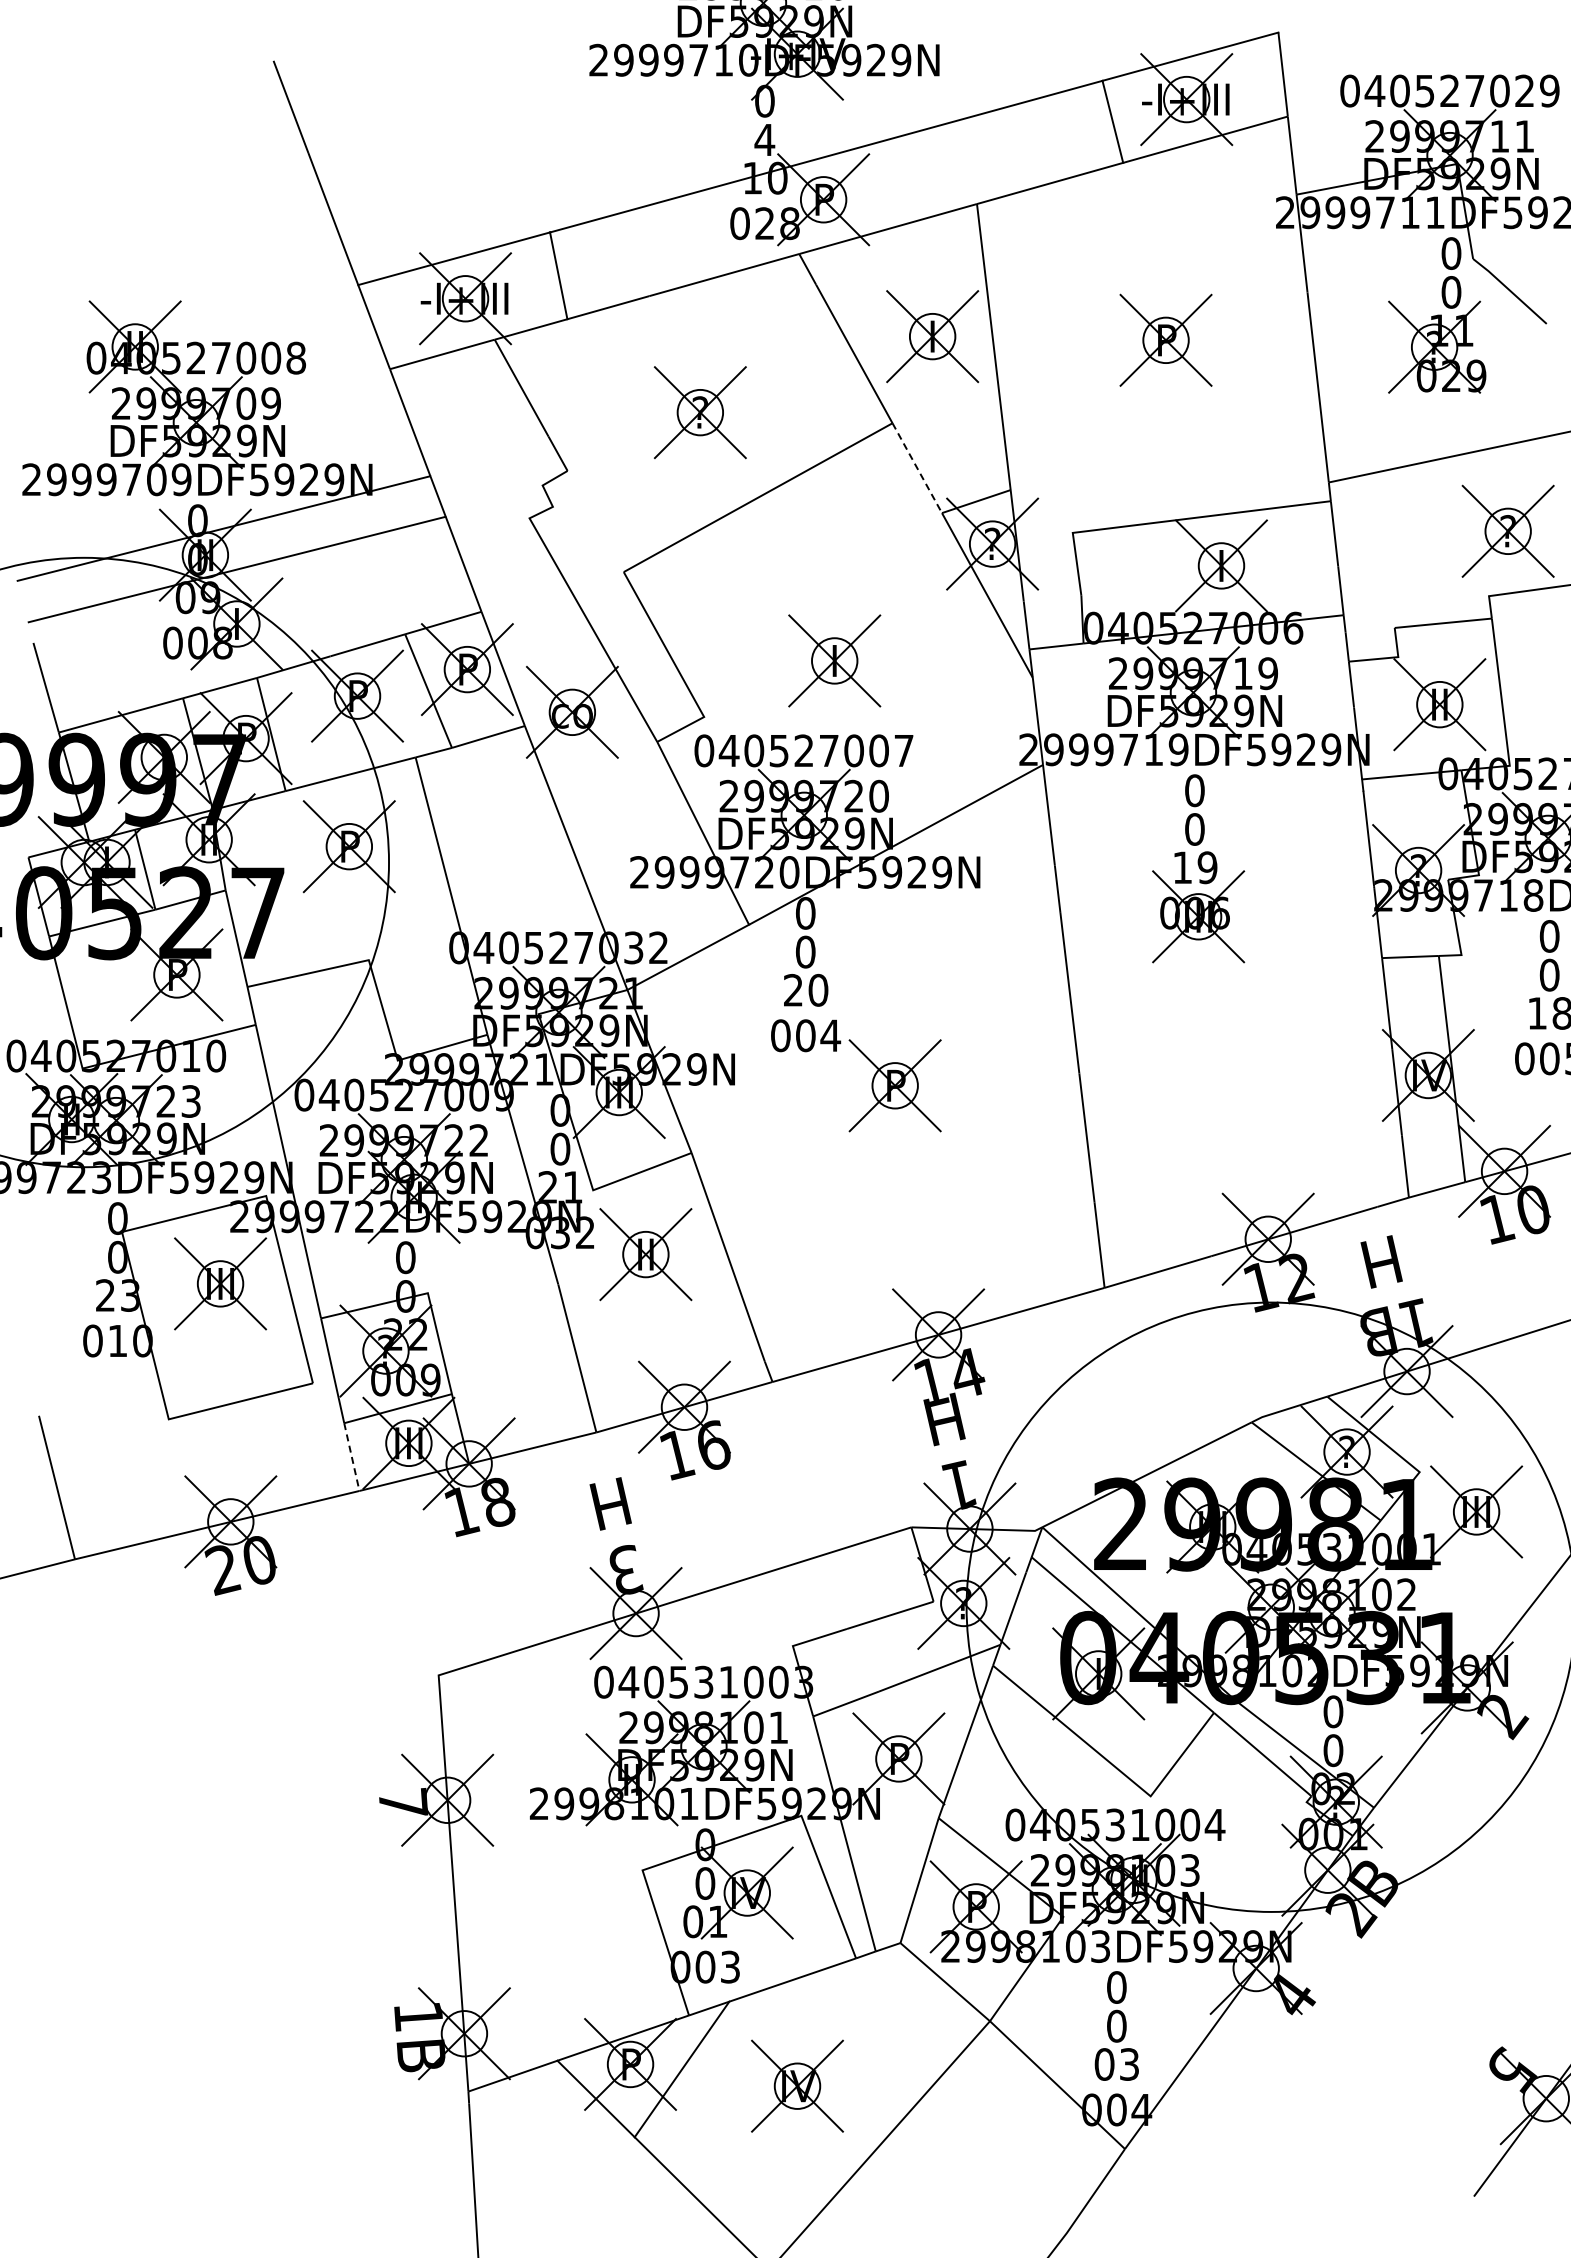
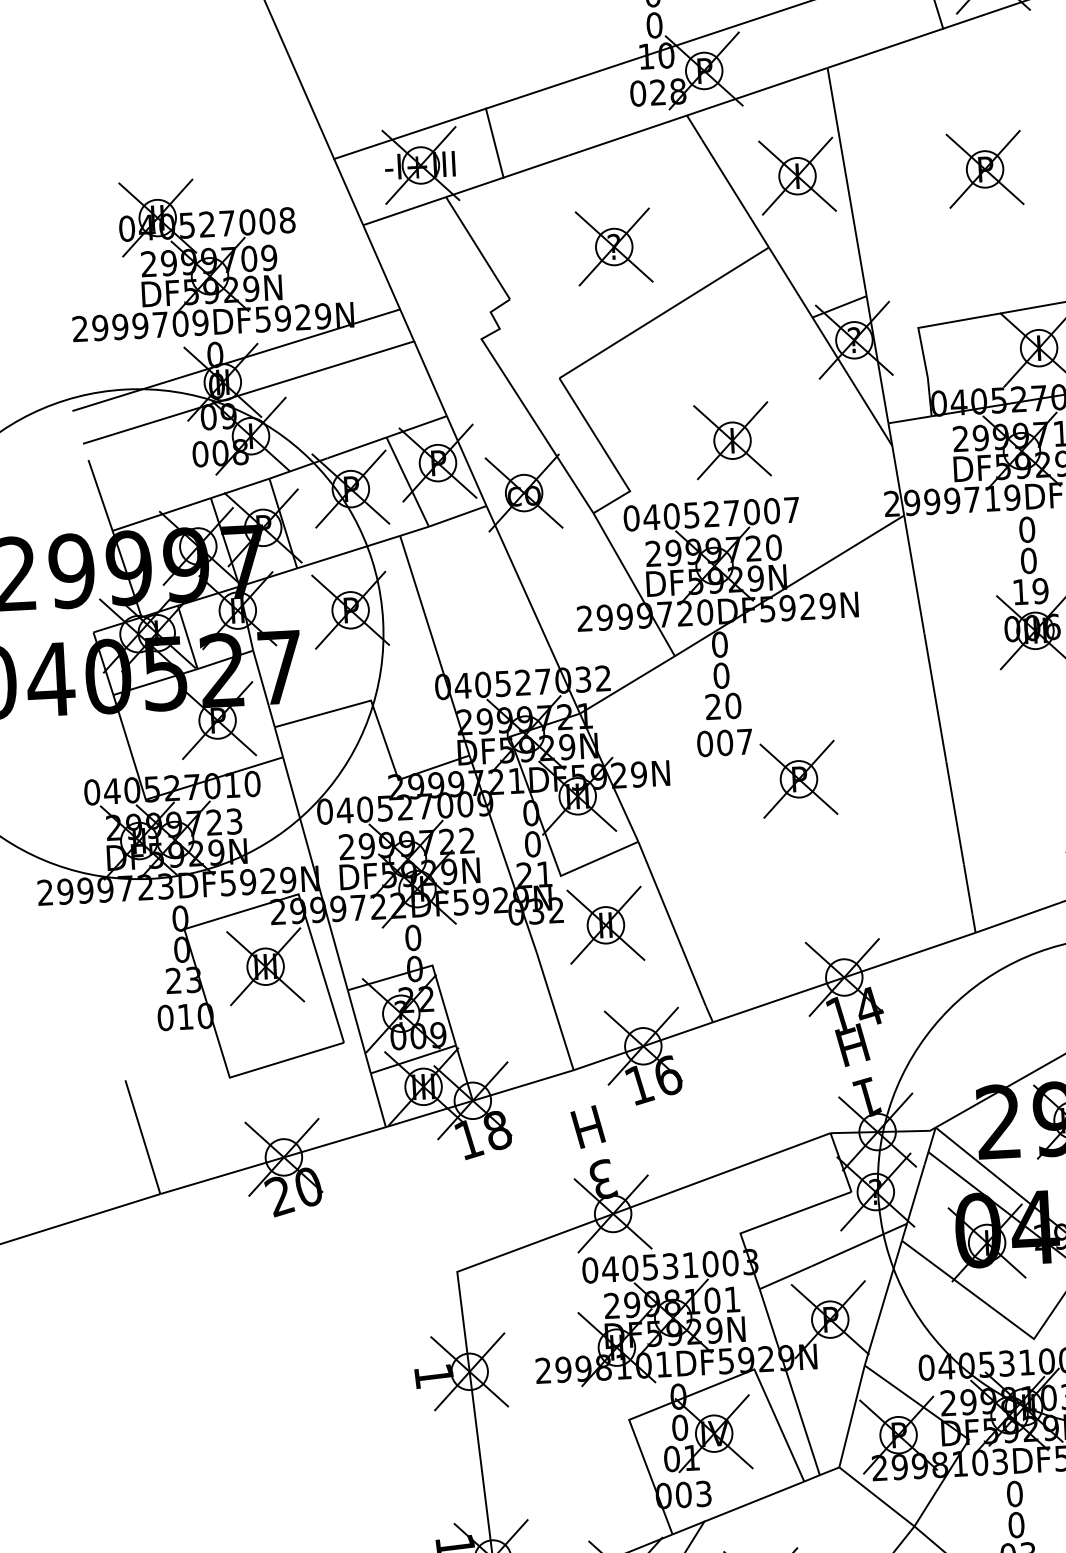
text: (764, 139) -> (654, 25), 4 -> 0
line: (917, 468) -> (790, 282), dashed -> solid
text: (830, 1035) -> (744, 741), 004 -> 007
line: (351, 1457) -> (378, 1100), dashed -> solid
text: (403, 1803) -> (434, 1376), 7 -> 1

